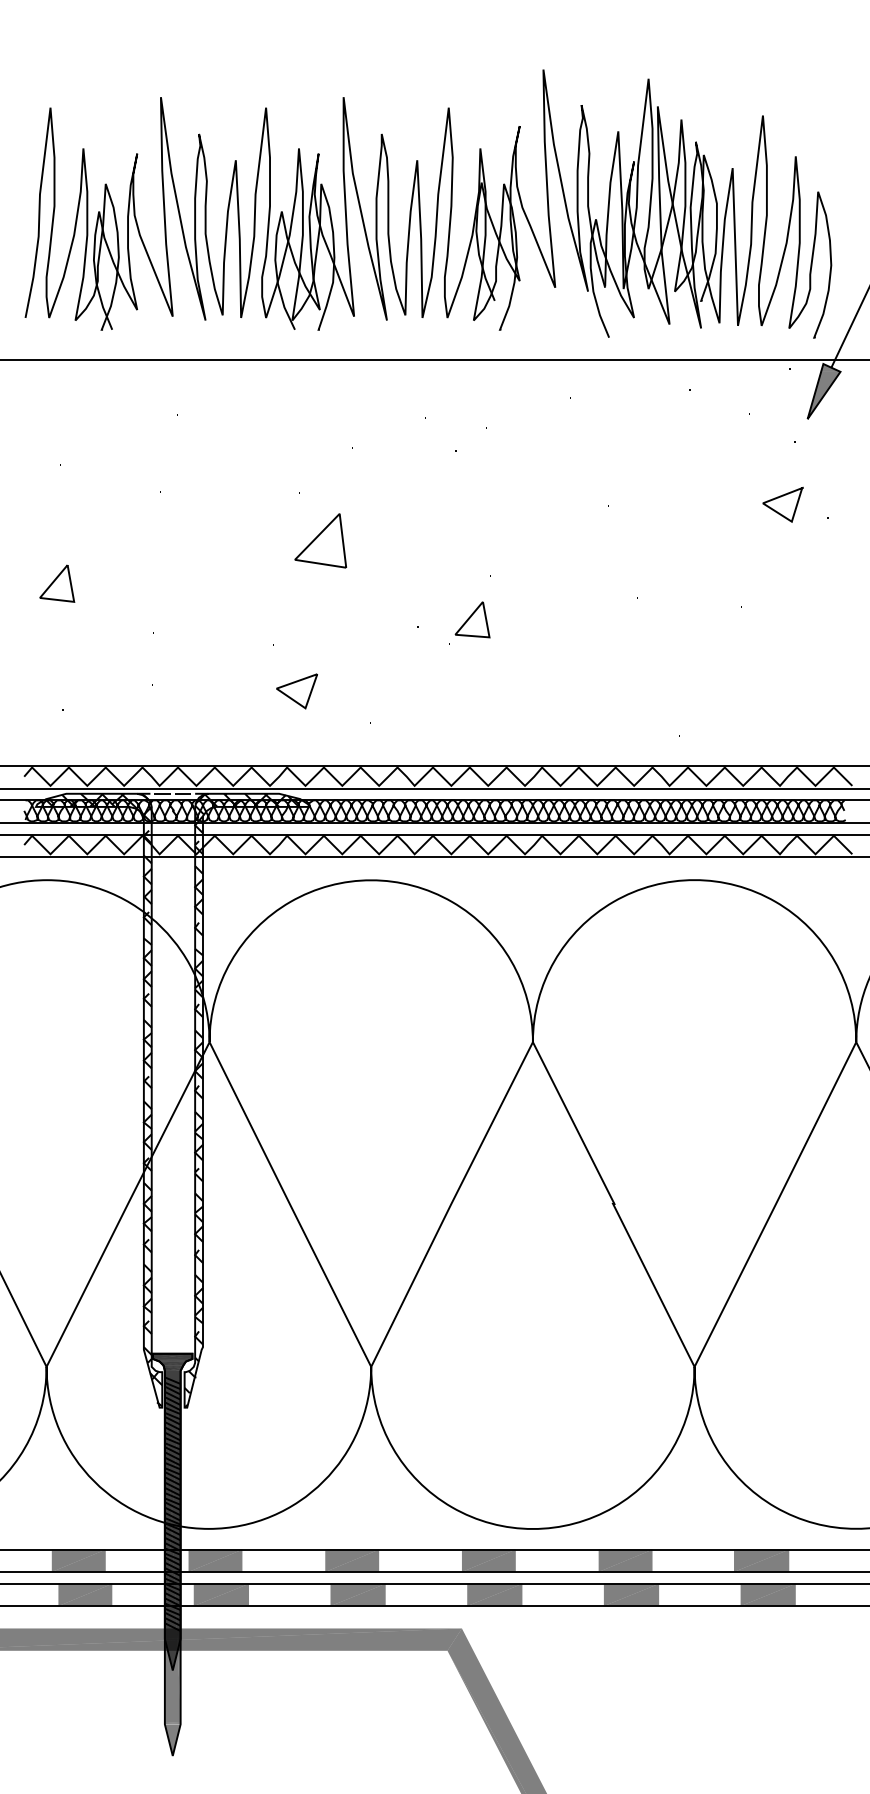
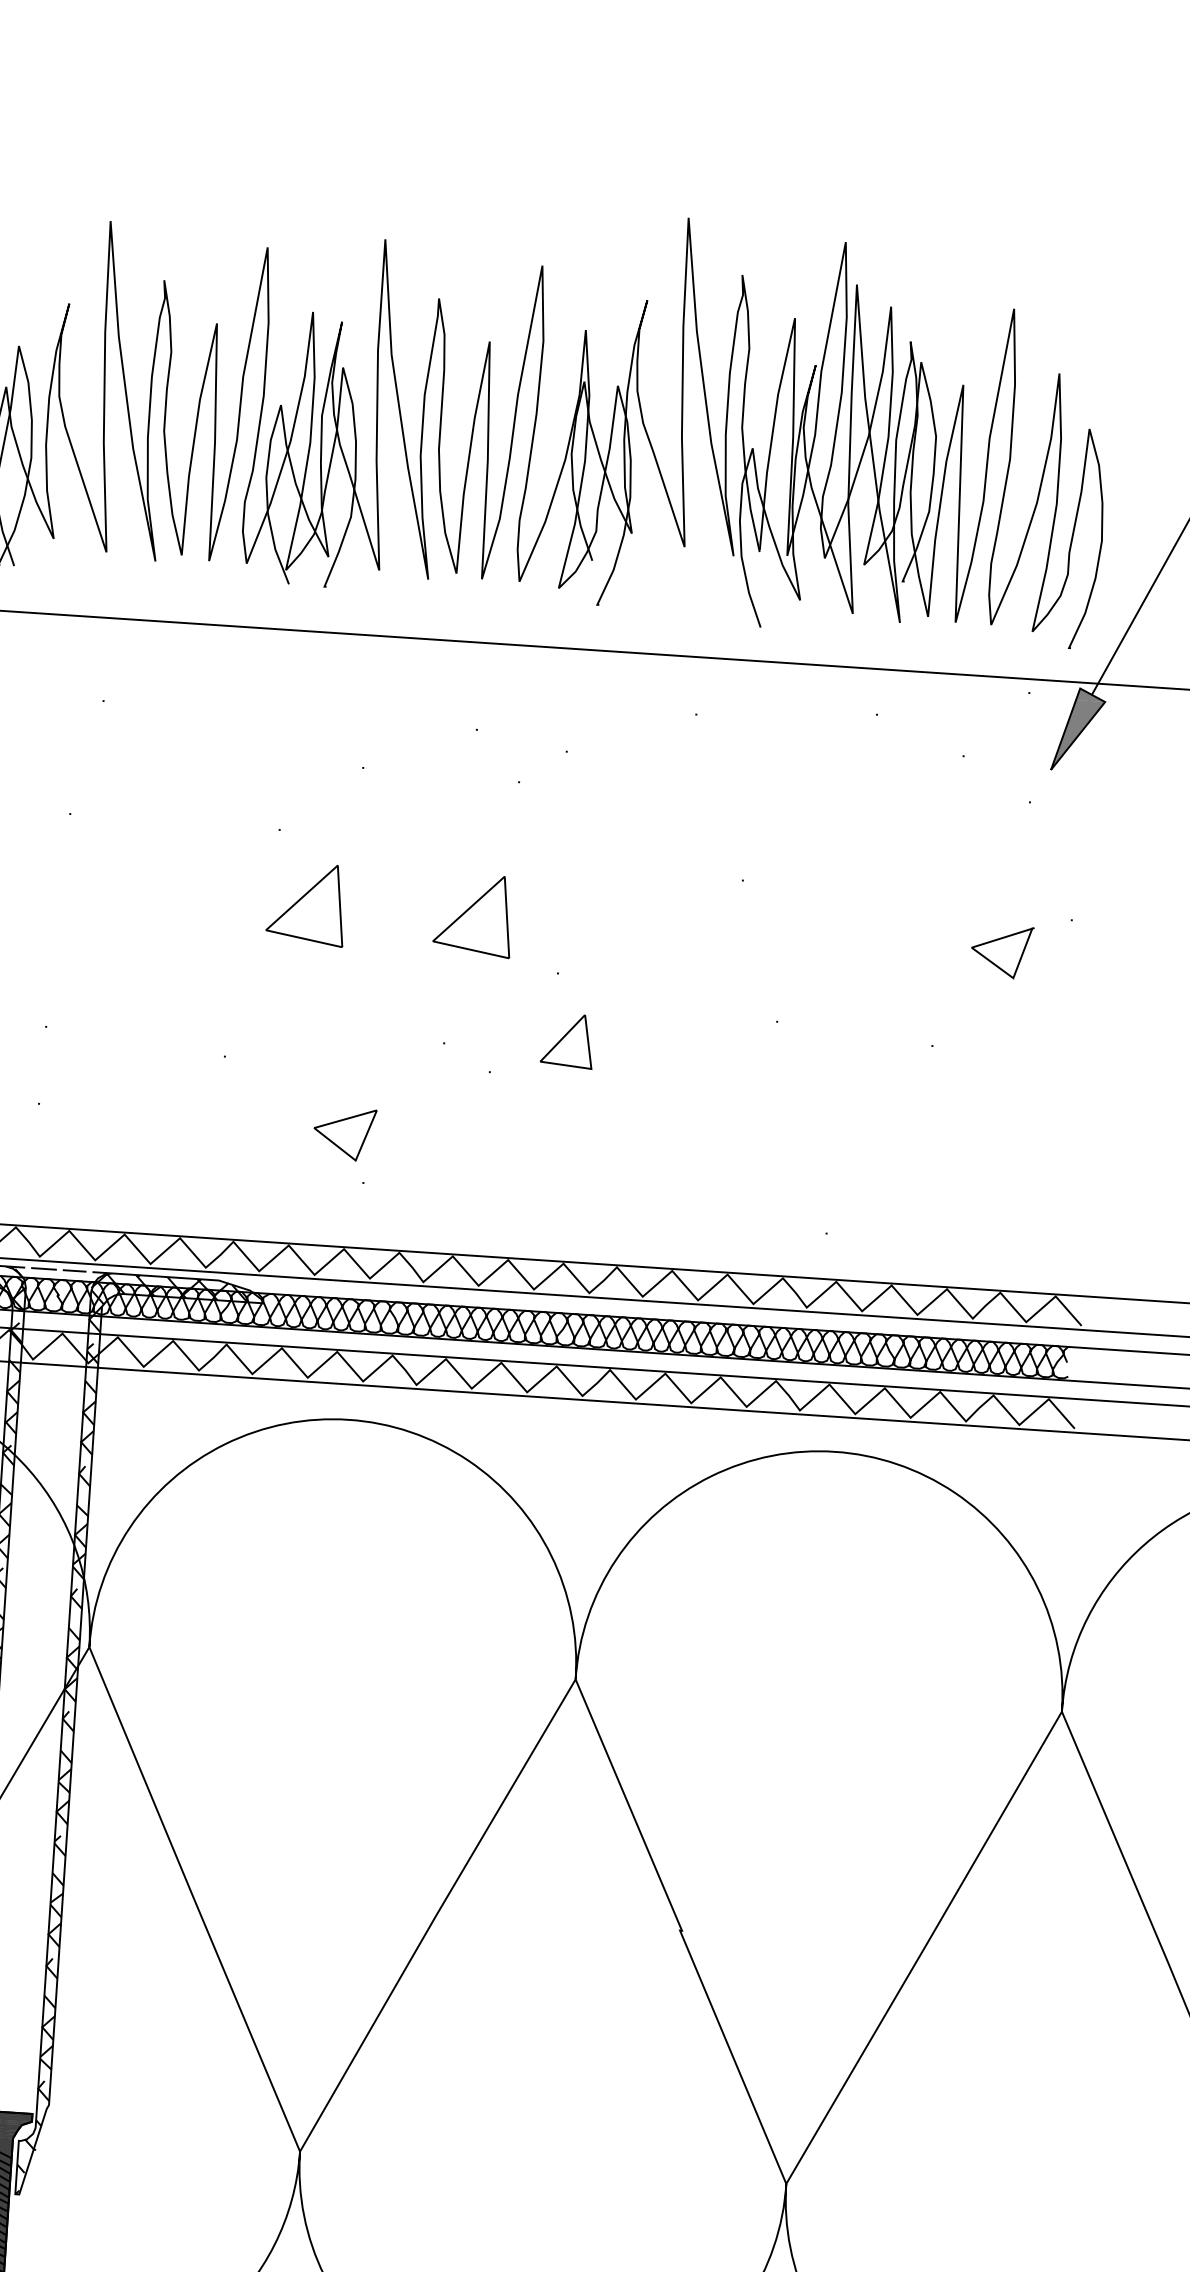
line: (781, 497) -> (1000, 940), moved
part: (431, 540) -> (473, 914), added
part: (472, 619) -> (567, 1040), moved
part: (296, 691) -> (343, 1134), moved

